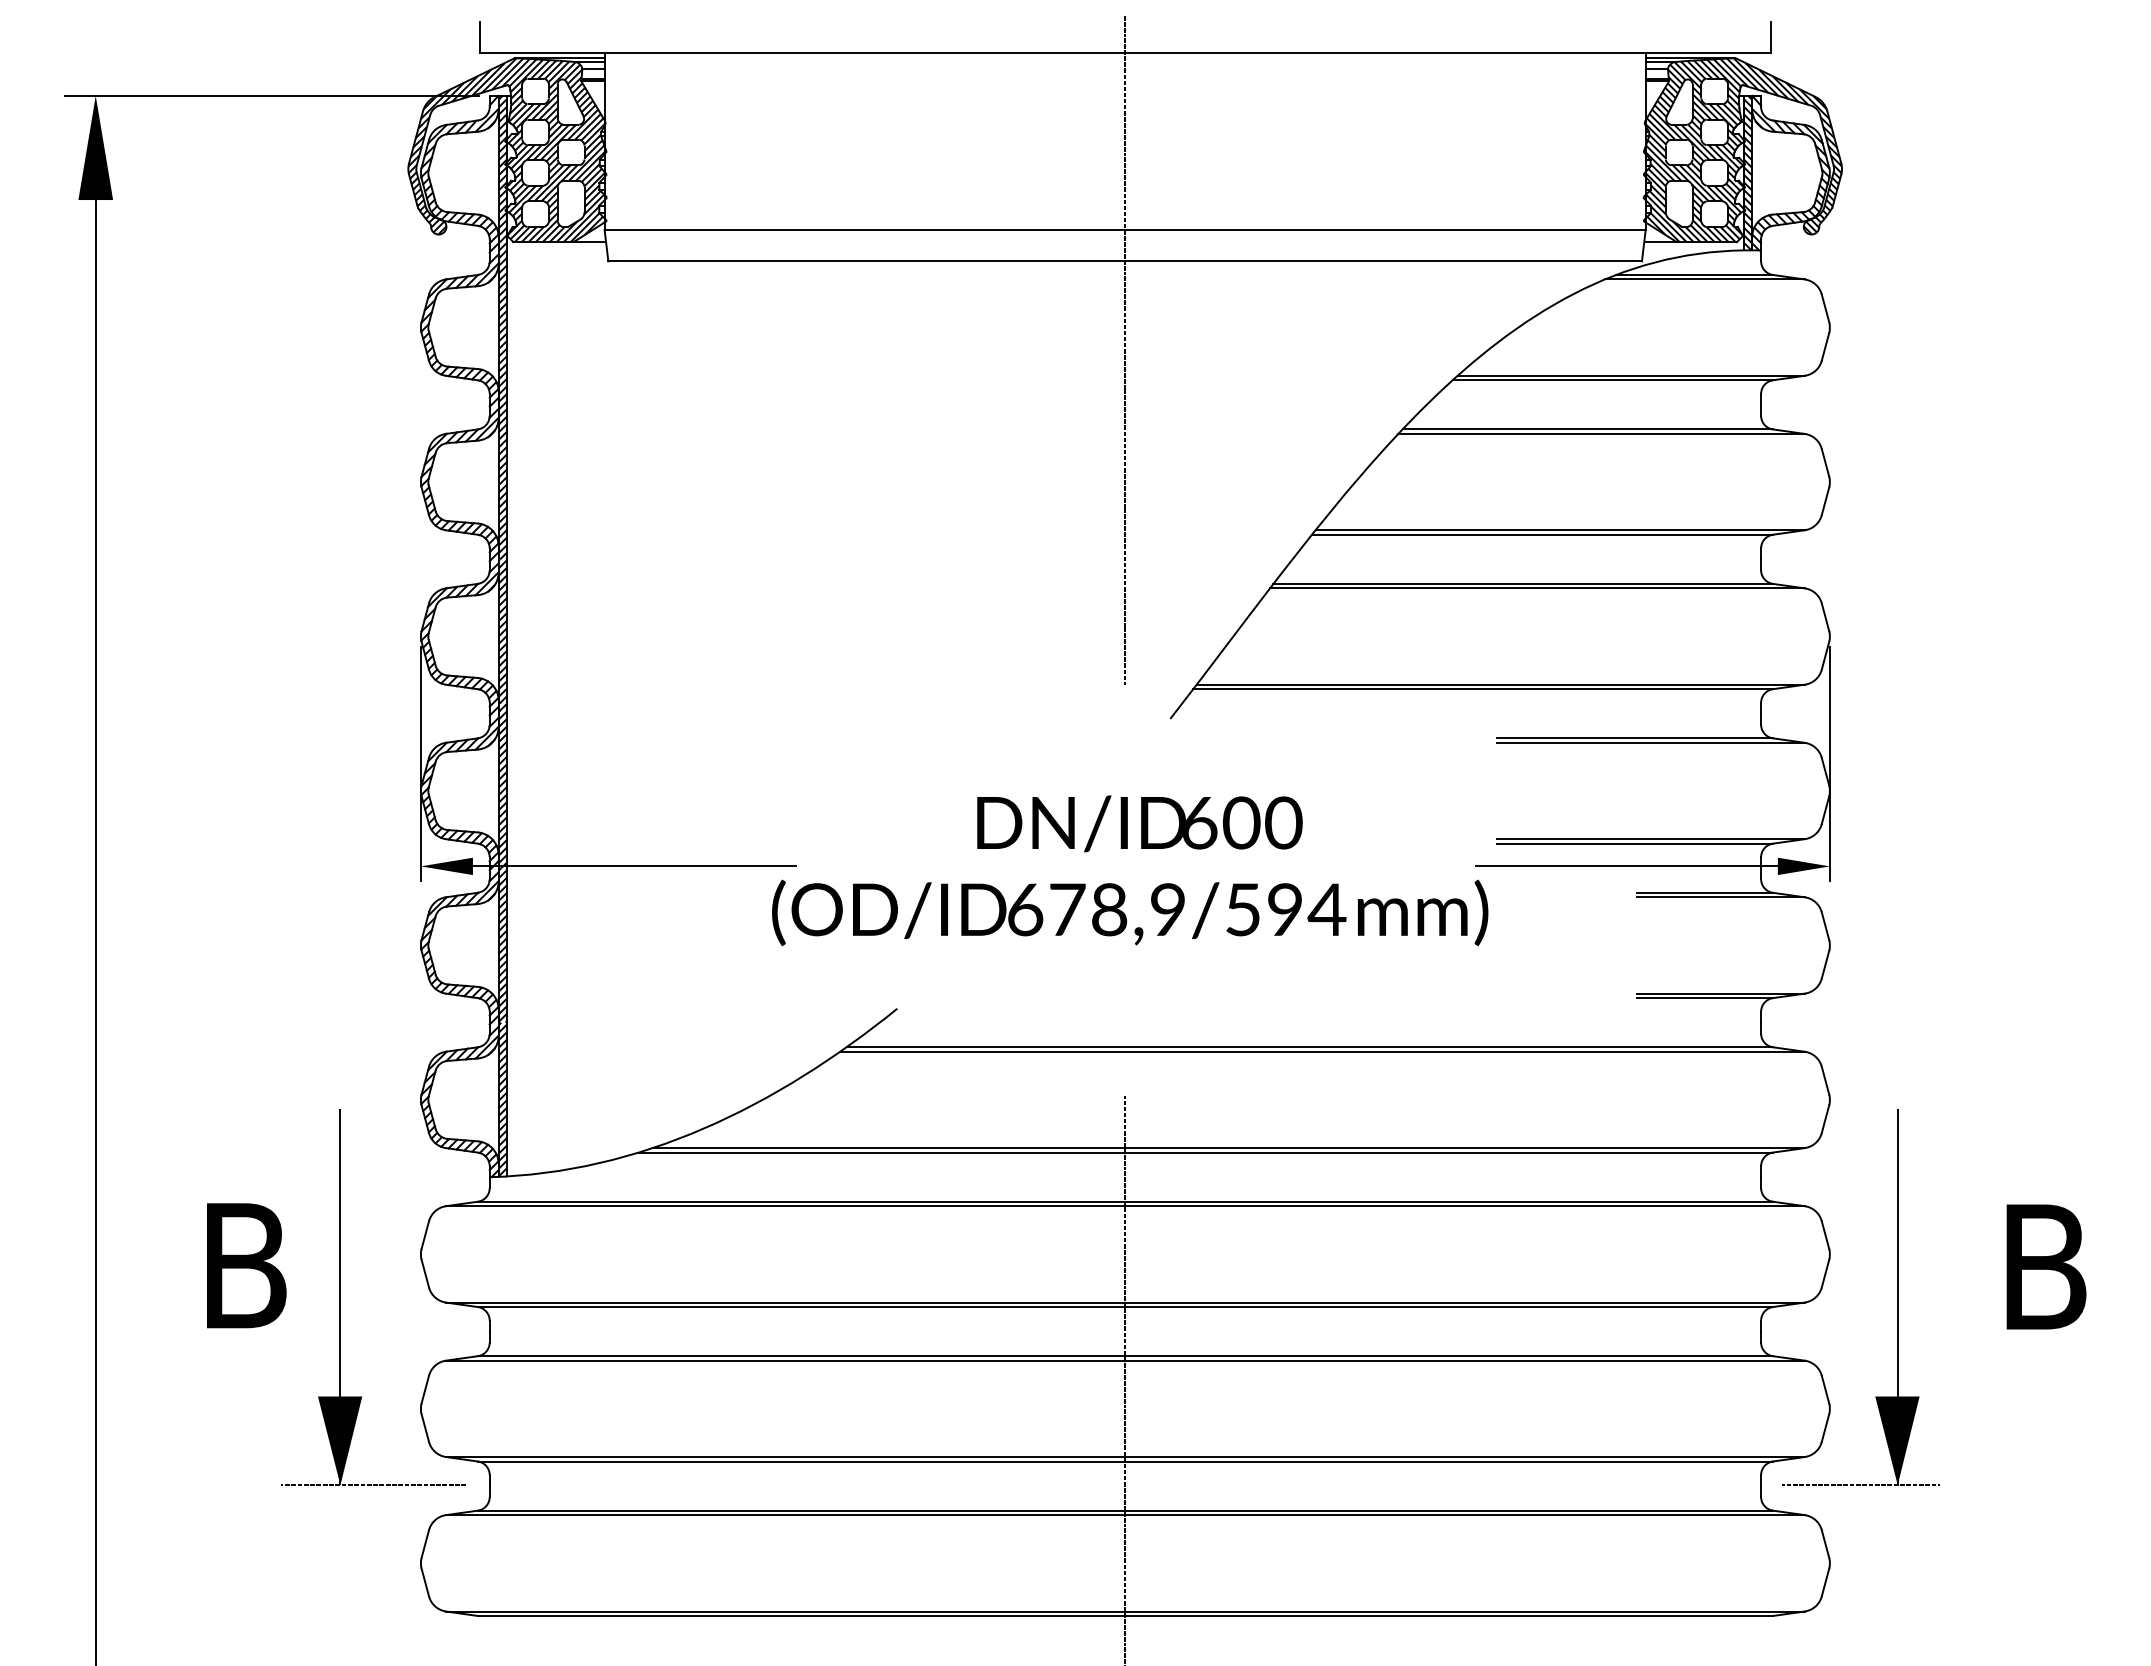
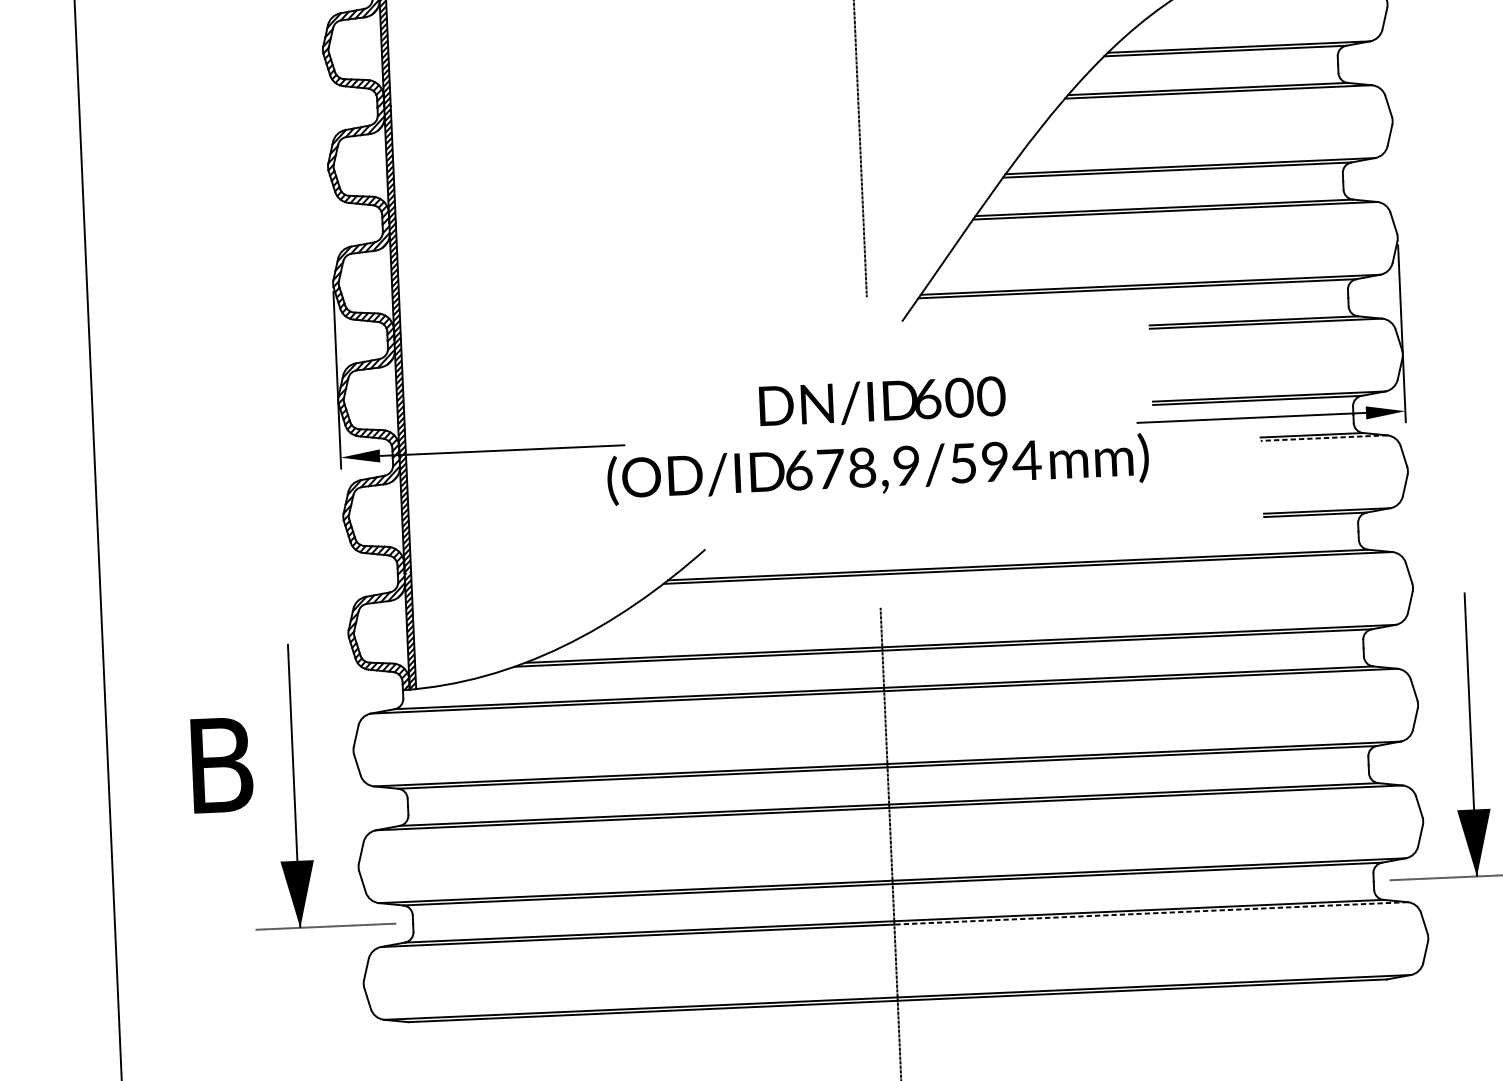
line: (1721, 897) -> (1324, 438), solid -> dashed
line: (1465, 1515) -> (1151, 913), solid -> dashed

